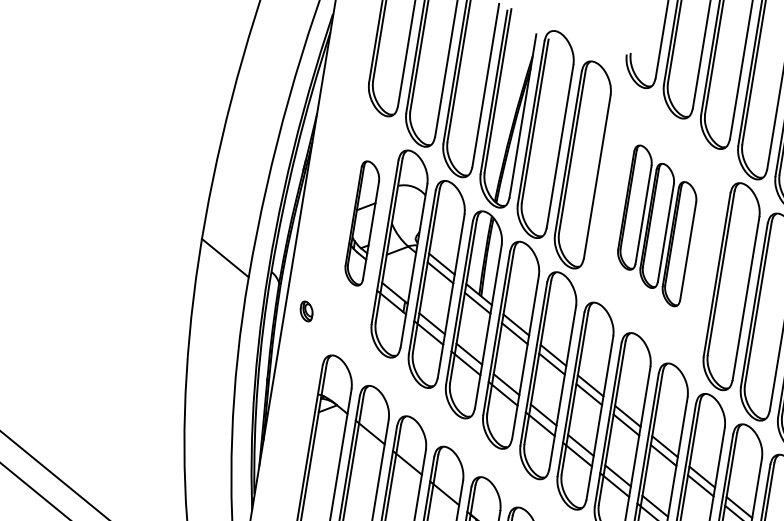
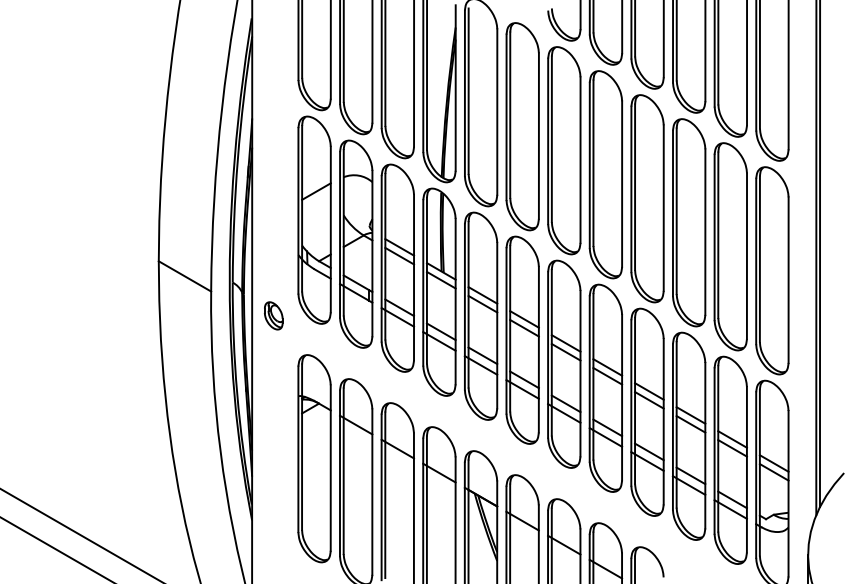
part: (362, 222) -> (314, 219), size x1.67
part: (656, 225) -> (605, 174), size x1.67
part: (306, 311) -> (273, 315), size x1.43

